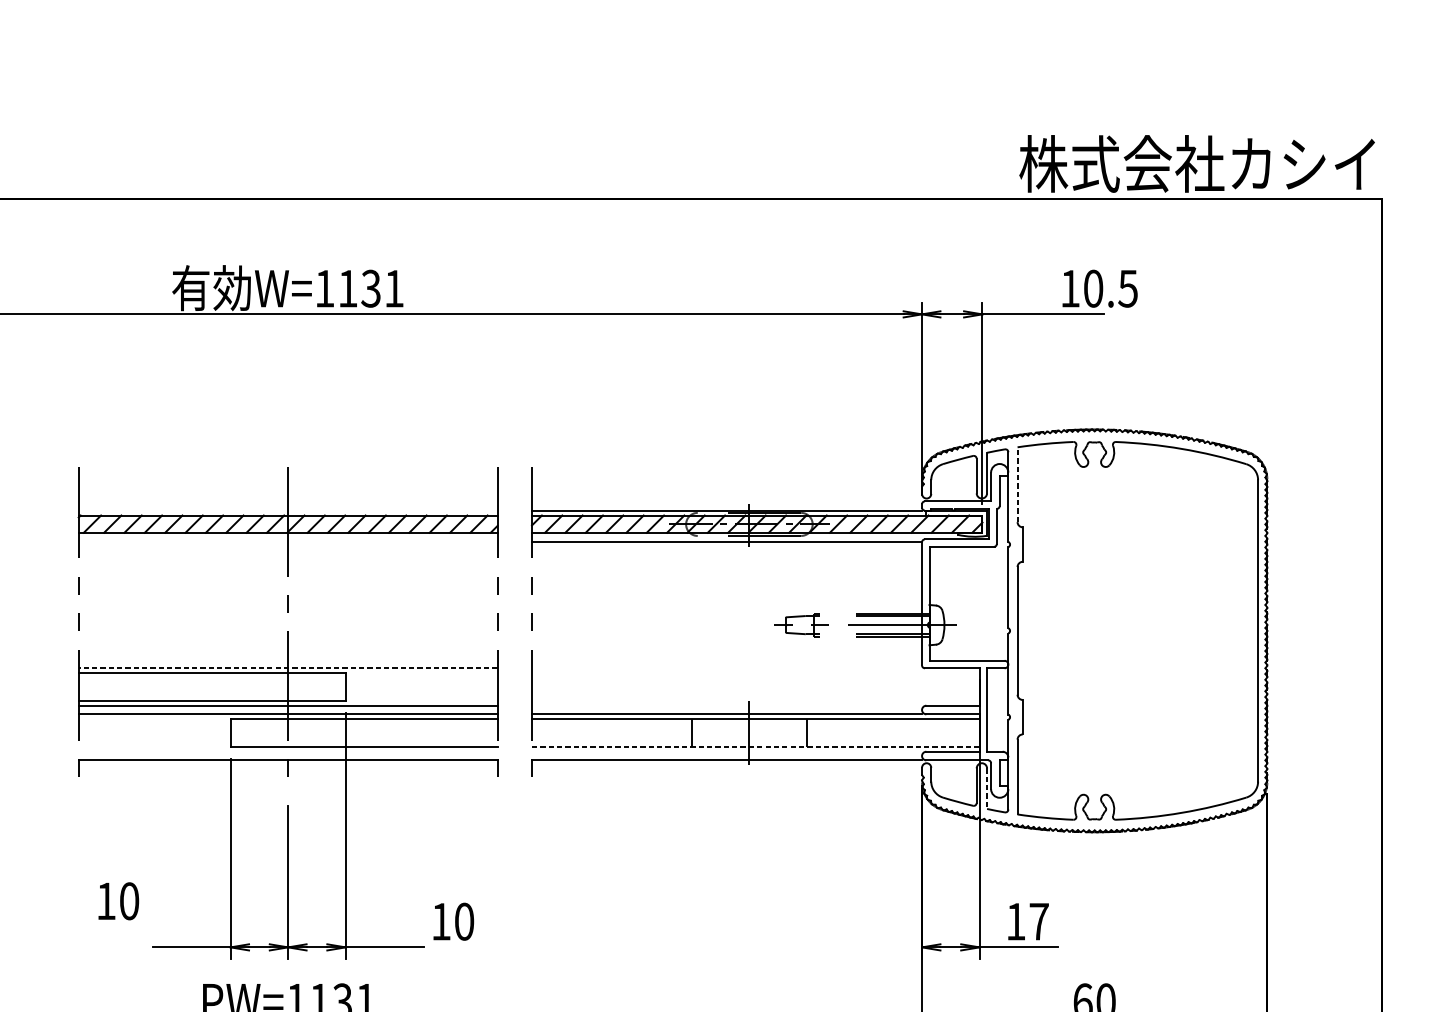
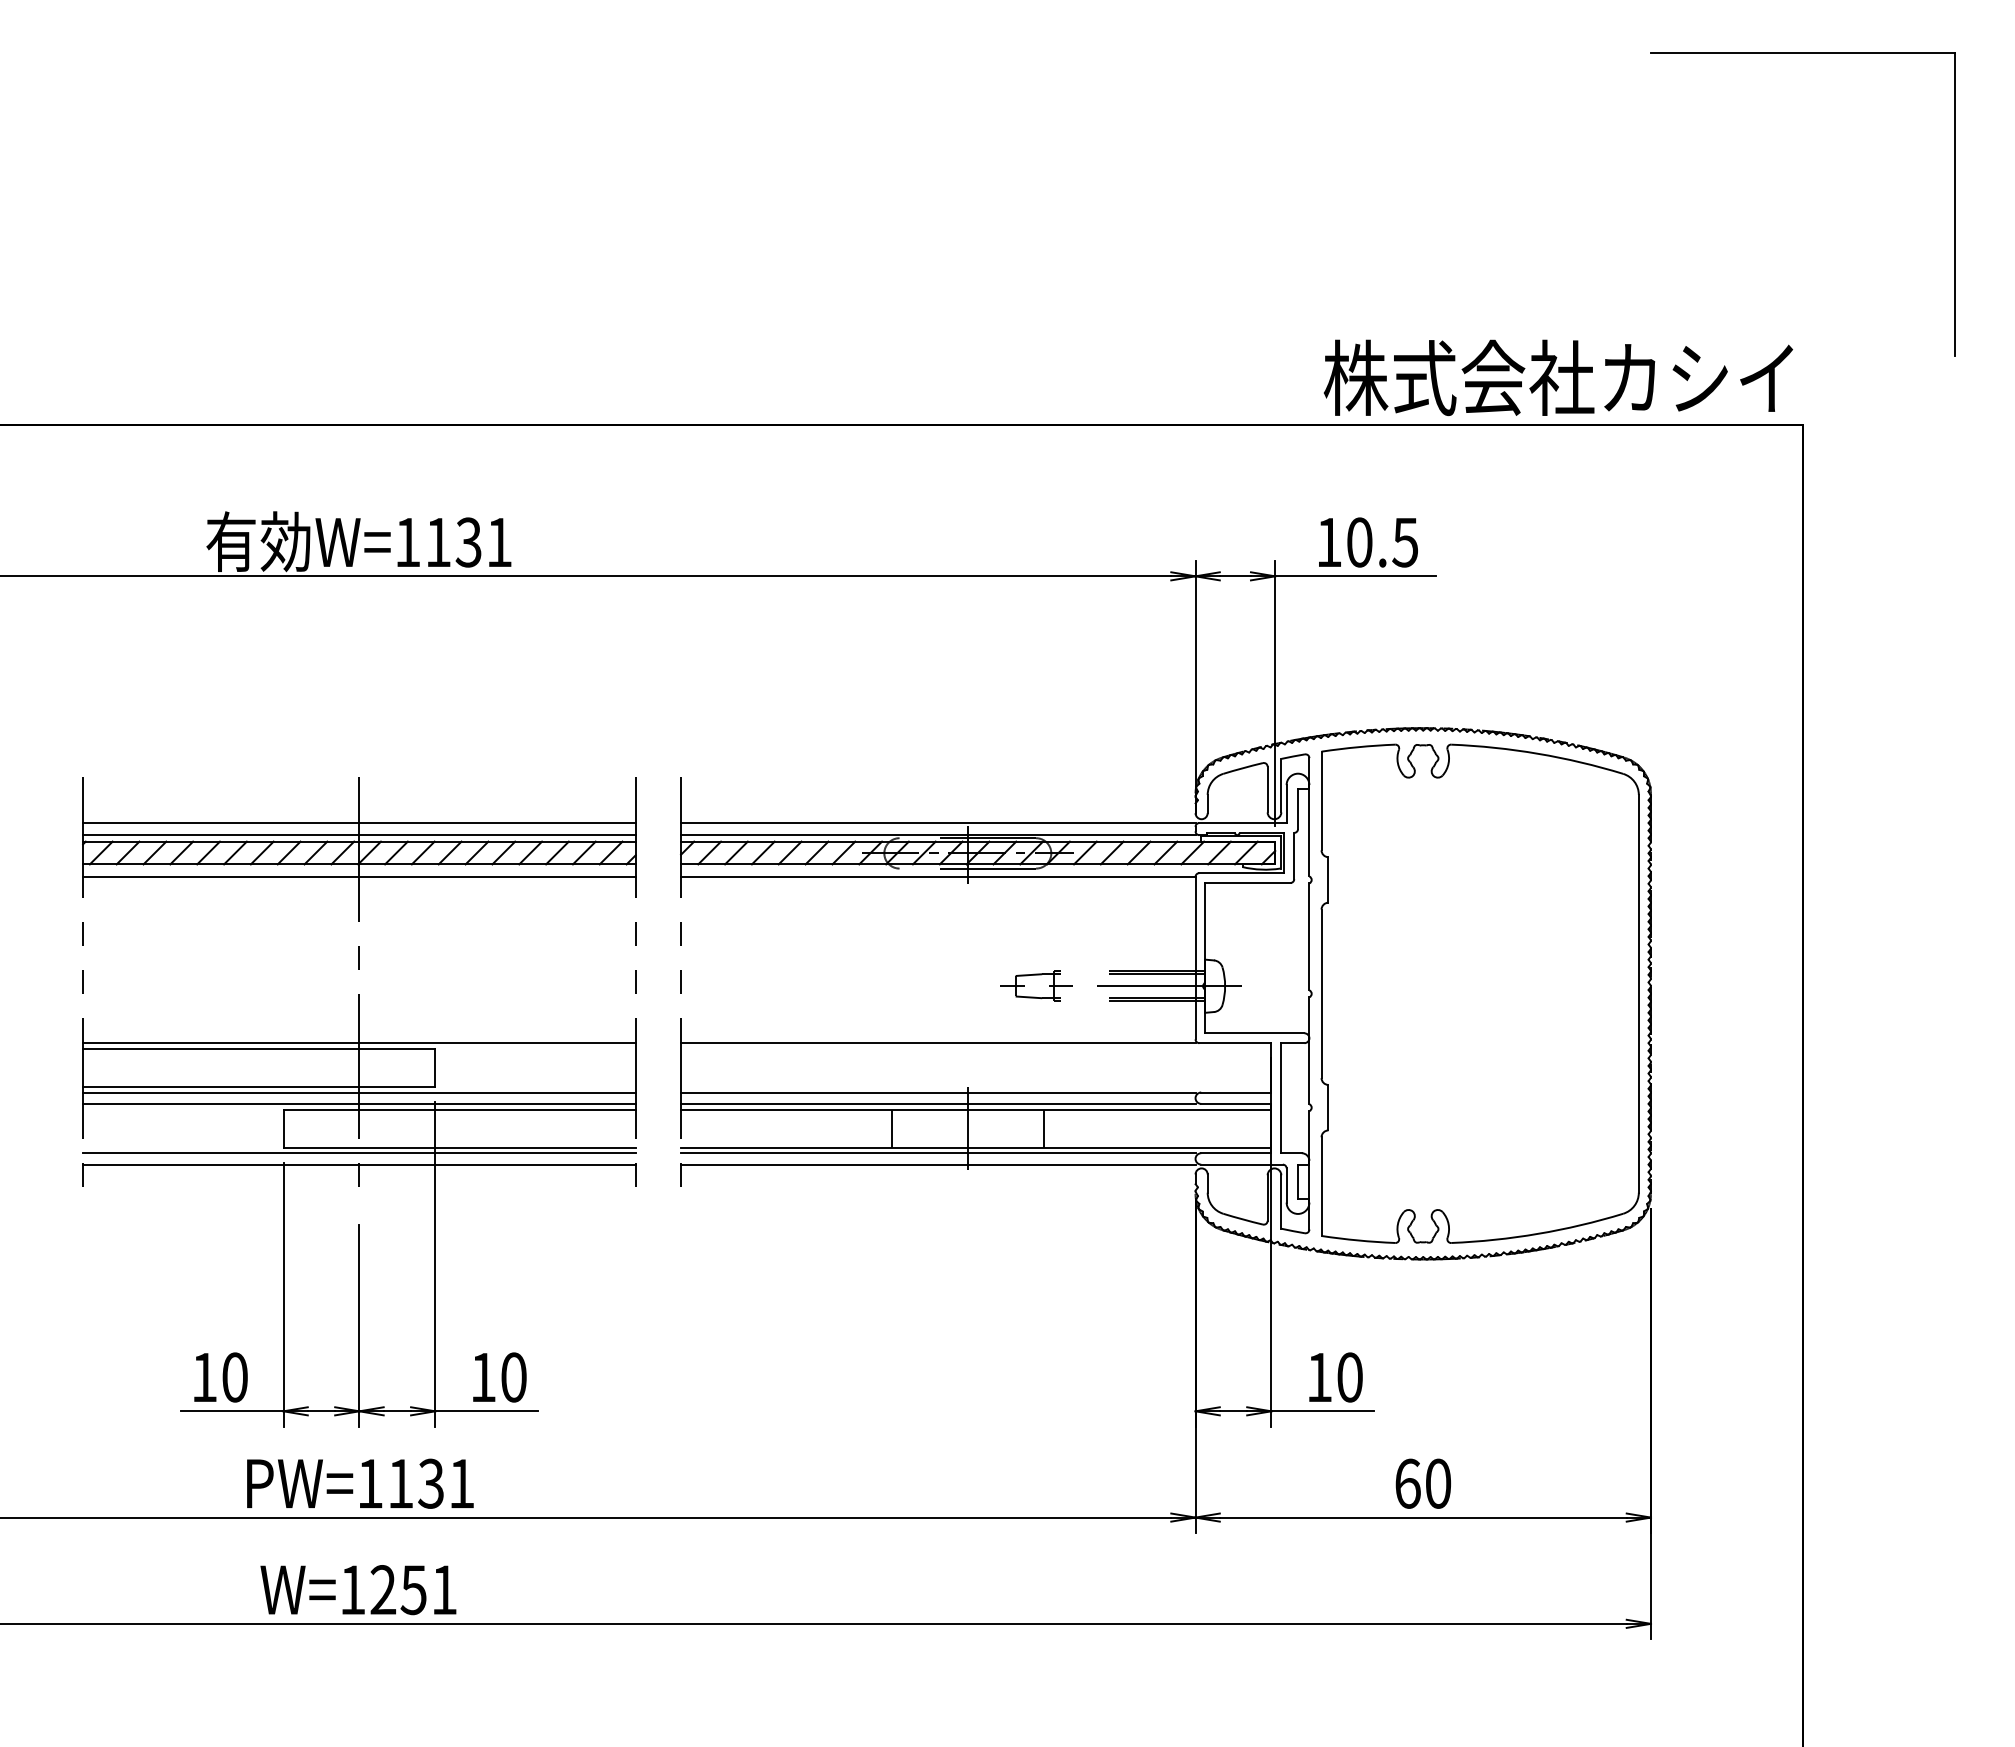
text: (1100, 288) -> (1368, 542), moved
line: (1017, 484) -> (1321, 800), dashed -> solid
line: (288, 501) -> (359, 823), added
line: (727, 501) -> (938, 823), added
line: (288, 510) -> (359, 835), added
line: (288, 541) -> (359, 876), added
line: (287, 668) -> (358, 1043), dashed -> solid
line: (727, 668) -> (938, 1043), added
line: (727, 705) -> (938, 1092), added
line: (755, 747) -> (976, 1147), dashed -> solid
line: (288, 751) -> (359, 1153), added
line: (727, 751) -> (938, 1153), added
line: (987, 788) -> (1281, 1201), dashed -> solid
text: (118, 901) -> (220, 1377), moved
text: (453, 921) -> (499, 1377), moved
text: (1038, 921) -> (1349, 1377), 17 -> 10

